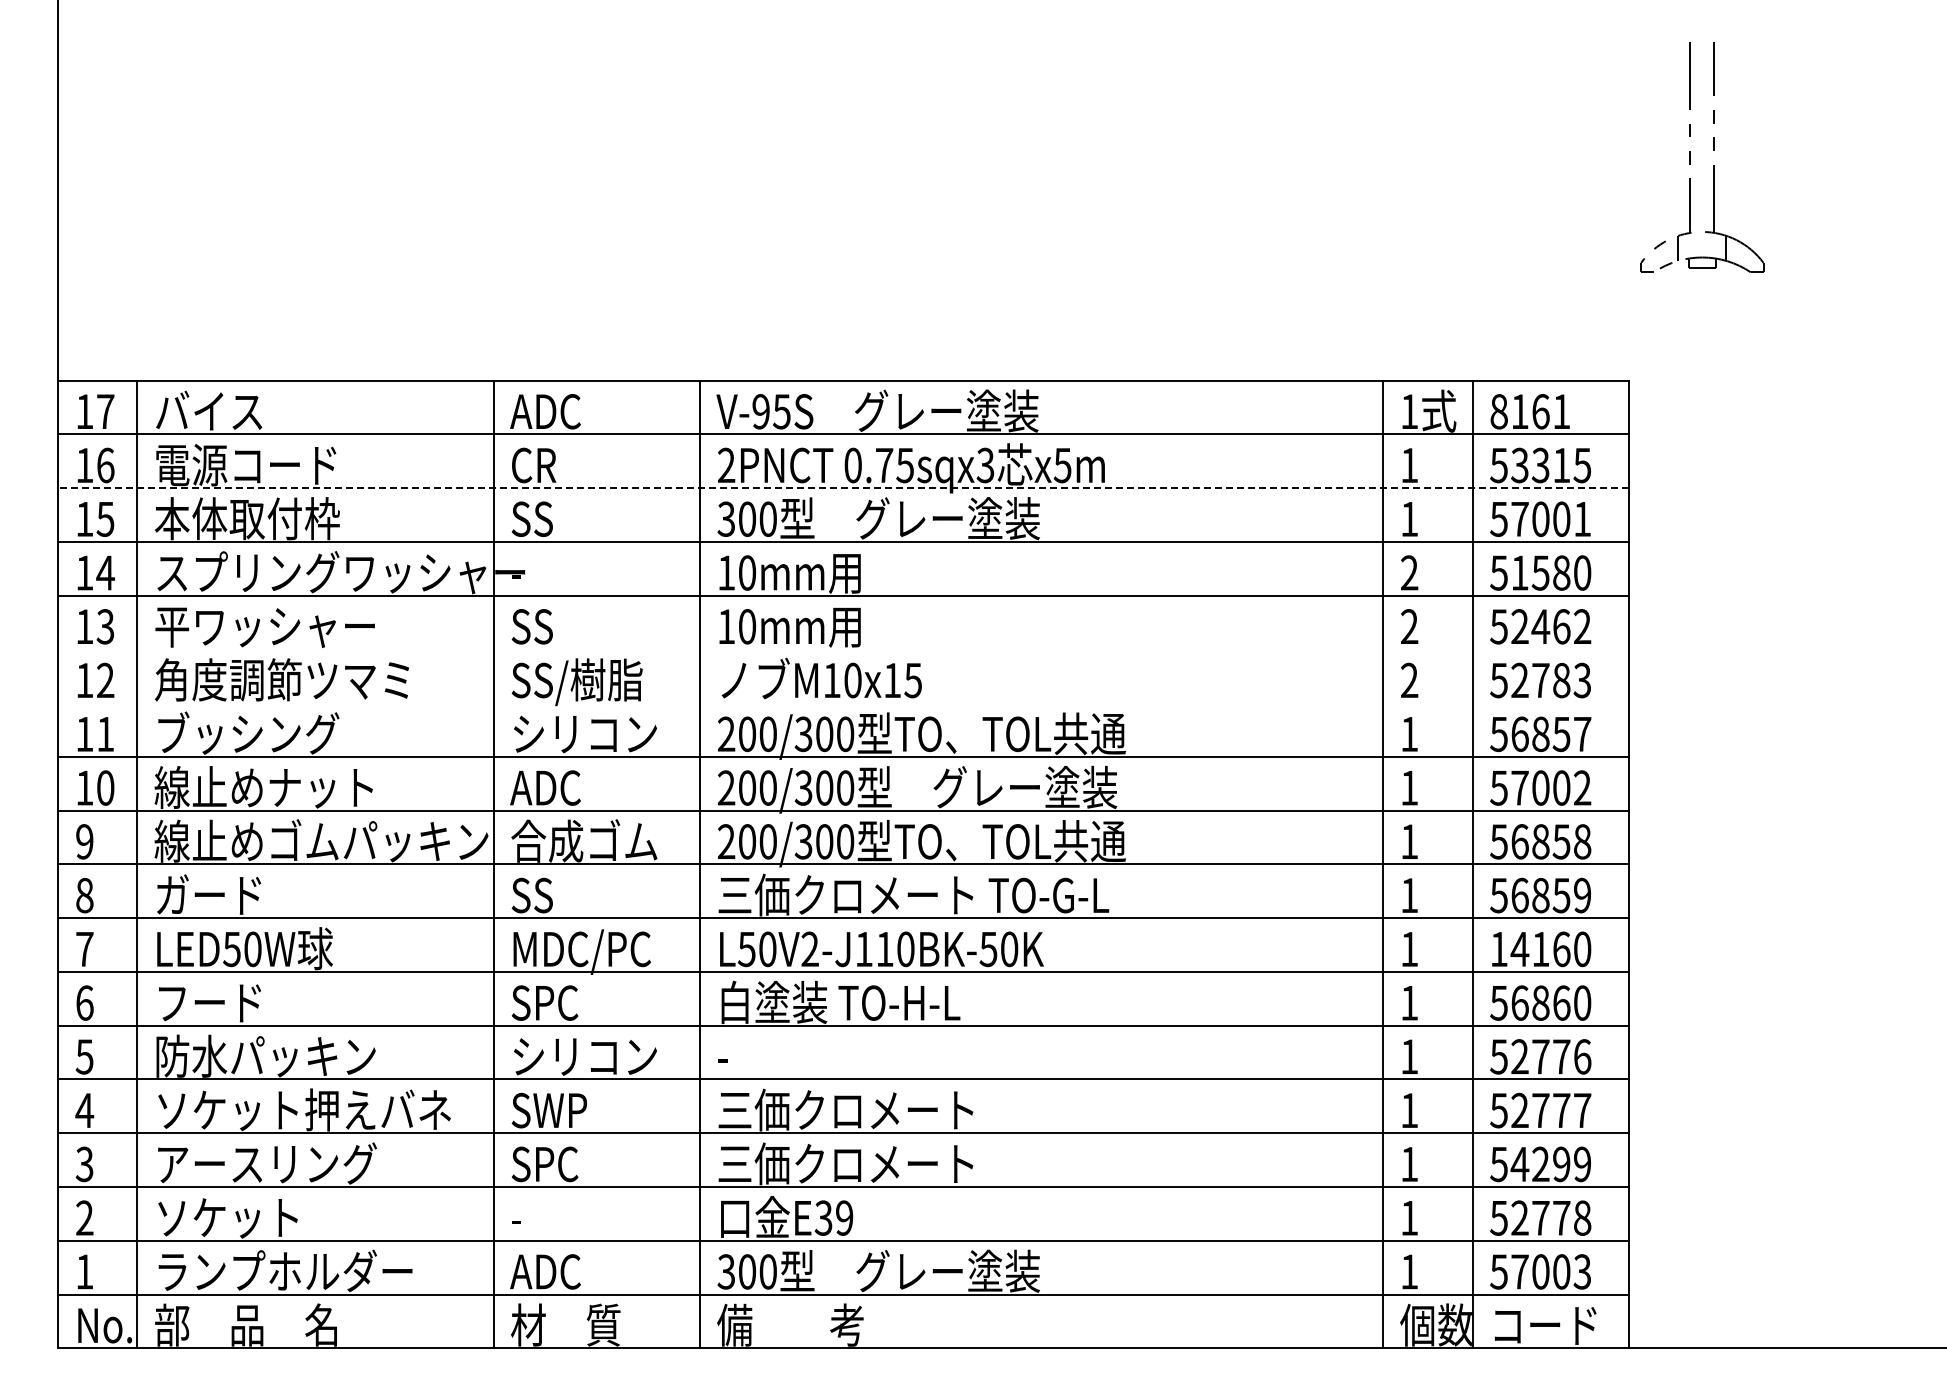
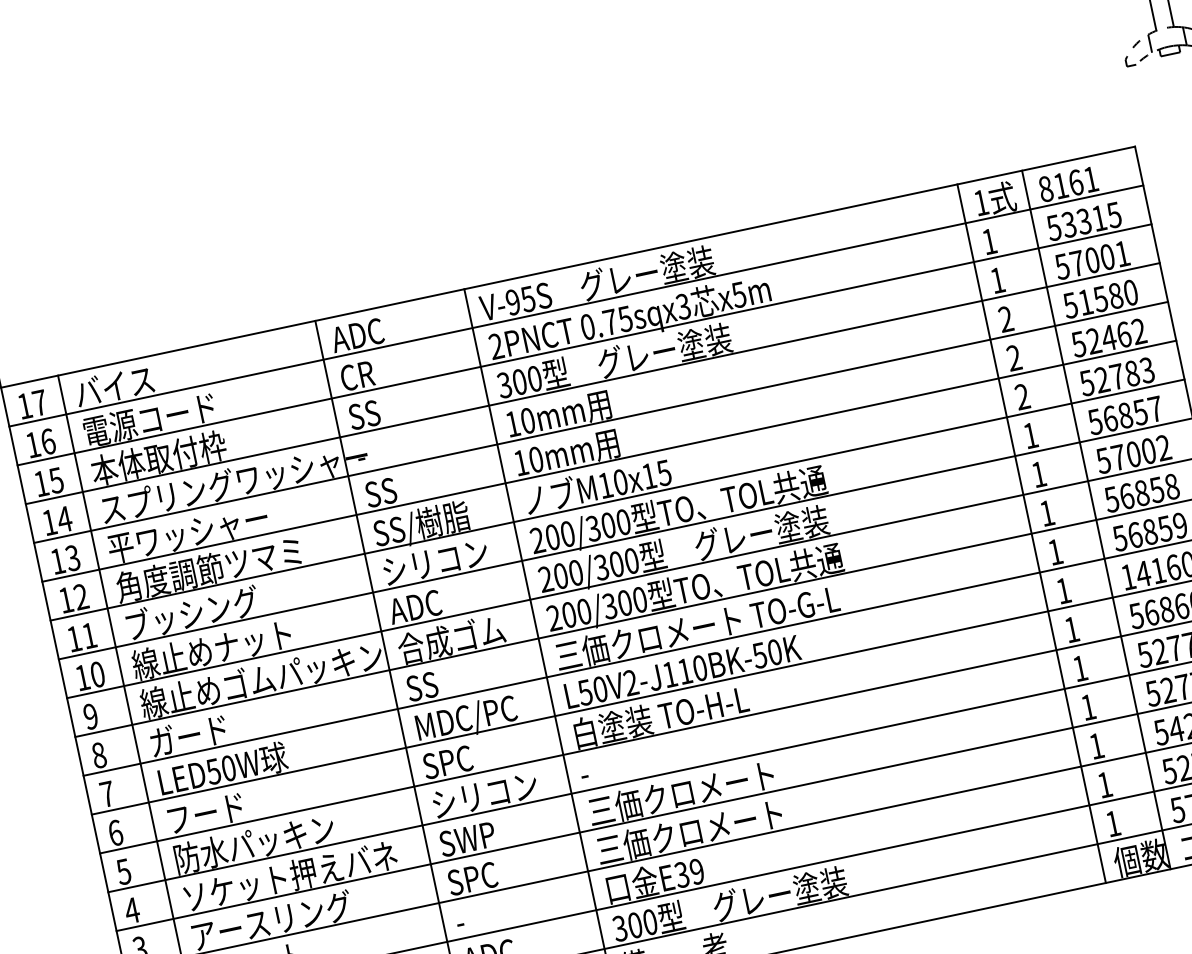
line: (843, 488) -> (584, 345), dashed -> solid
line: (843, 649) -> (609, 461), added
line: (843, 703) -> (617, 500), added

